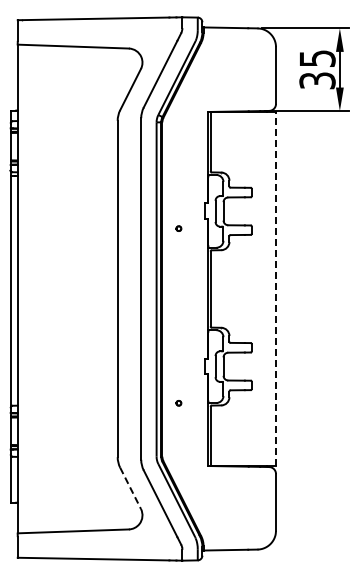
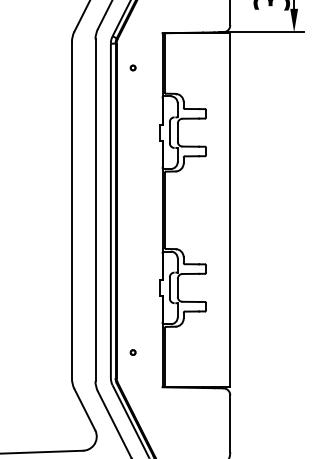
part: (178, 228) -> (132, 67), moved
line: (276, 288) -> (230, 209), dashed -> solid
part: (178, 403) -> (132, 352), moved
line: (130, 488) -> (84, 409), dashed -> solid

